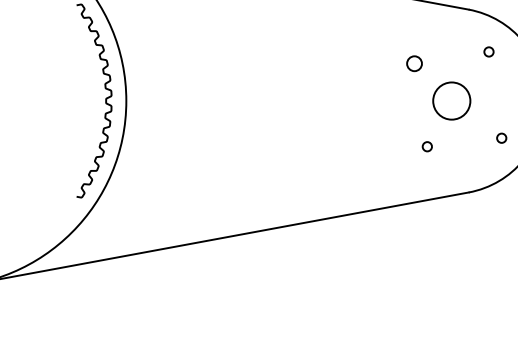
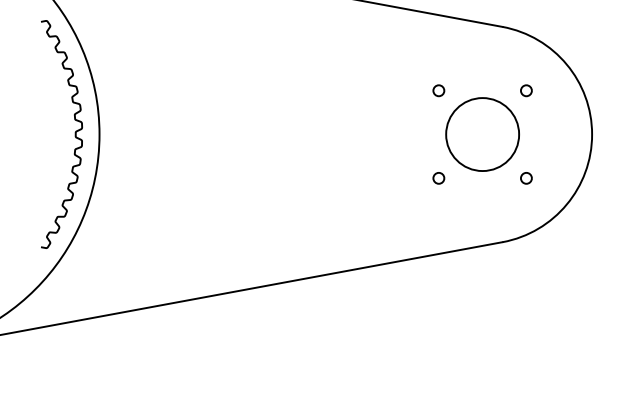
circle: (489, 51) -> (526, 90), moved
circle: (414, 63) -> (438, 90), size x0.62
circle: (451, 101) -> (482, 134), size x1.67
circle: (501, 138) -> (526, 178), moved
circle: (427, 146) -> (438, 178), moved

